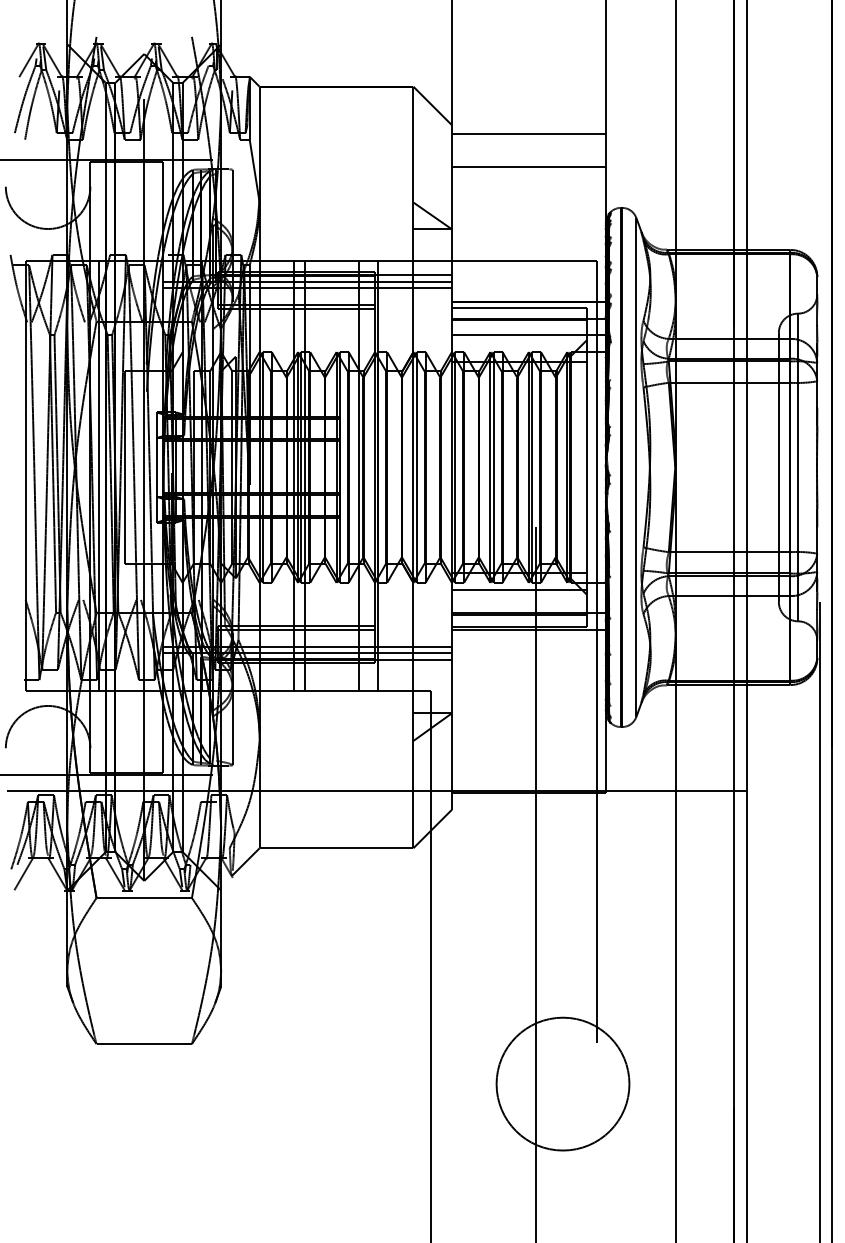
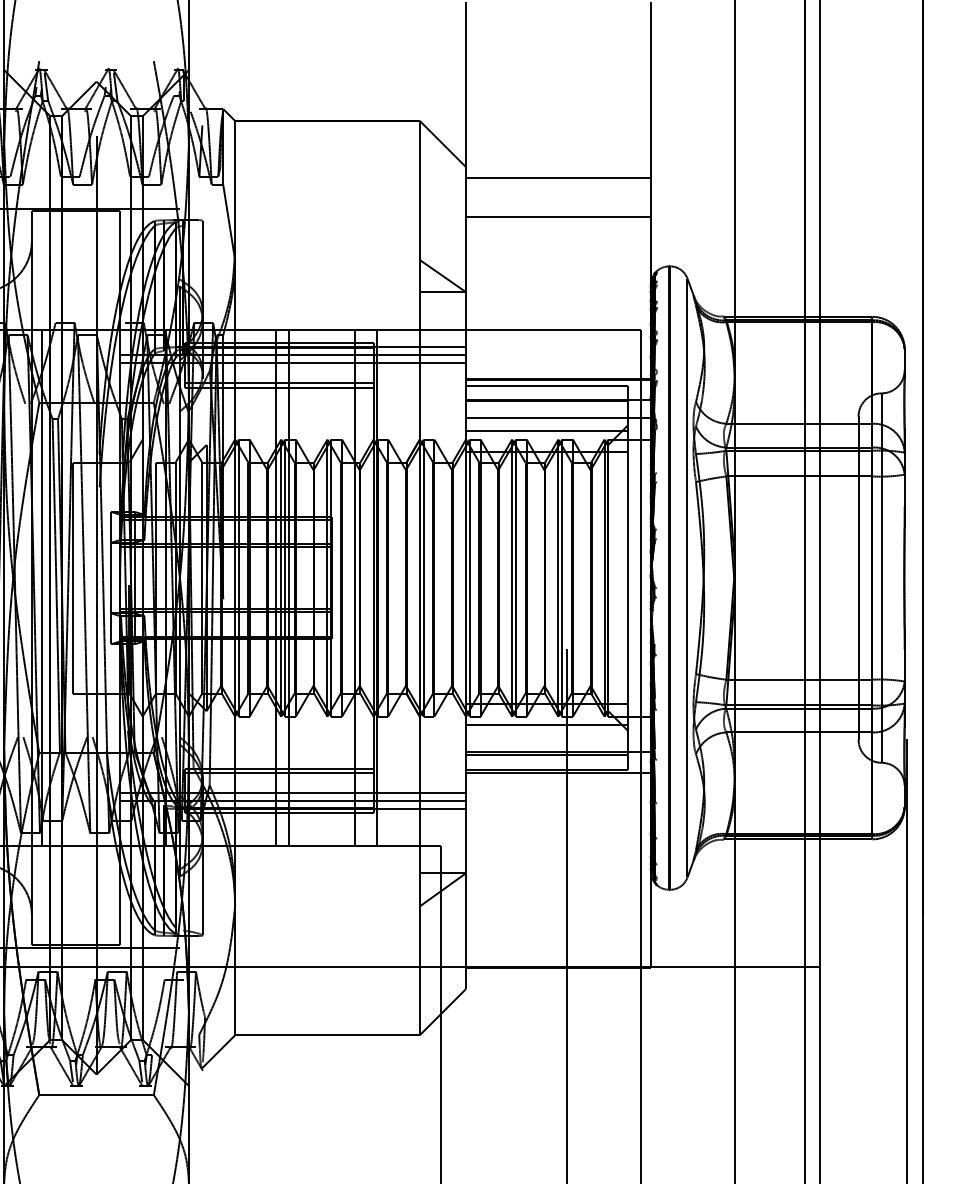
line: (518, 345) -> (545, 431), added

